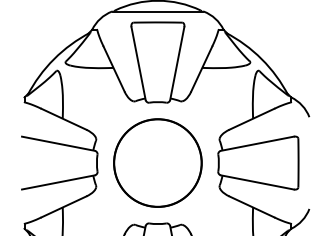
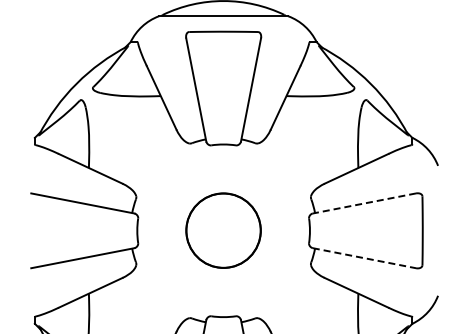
line: (257, 143) -> (364, 203), solid -> dashed
circle: (157, 162) -> (223, 230), size x0.6
line: (257, 182) -> (364, 258), solid -> dashed

